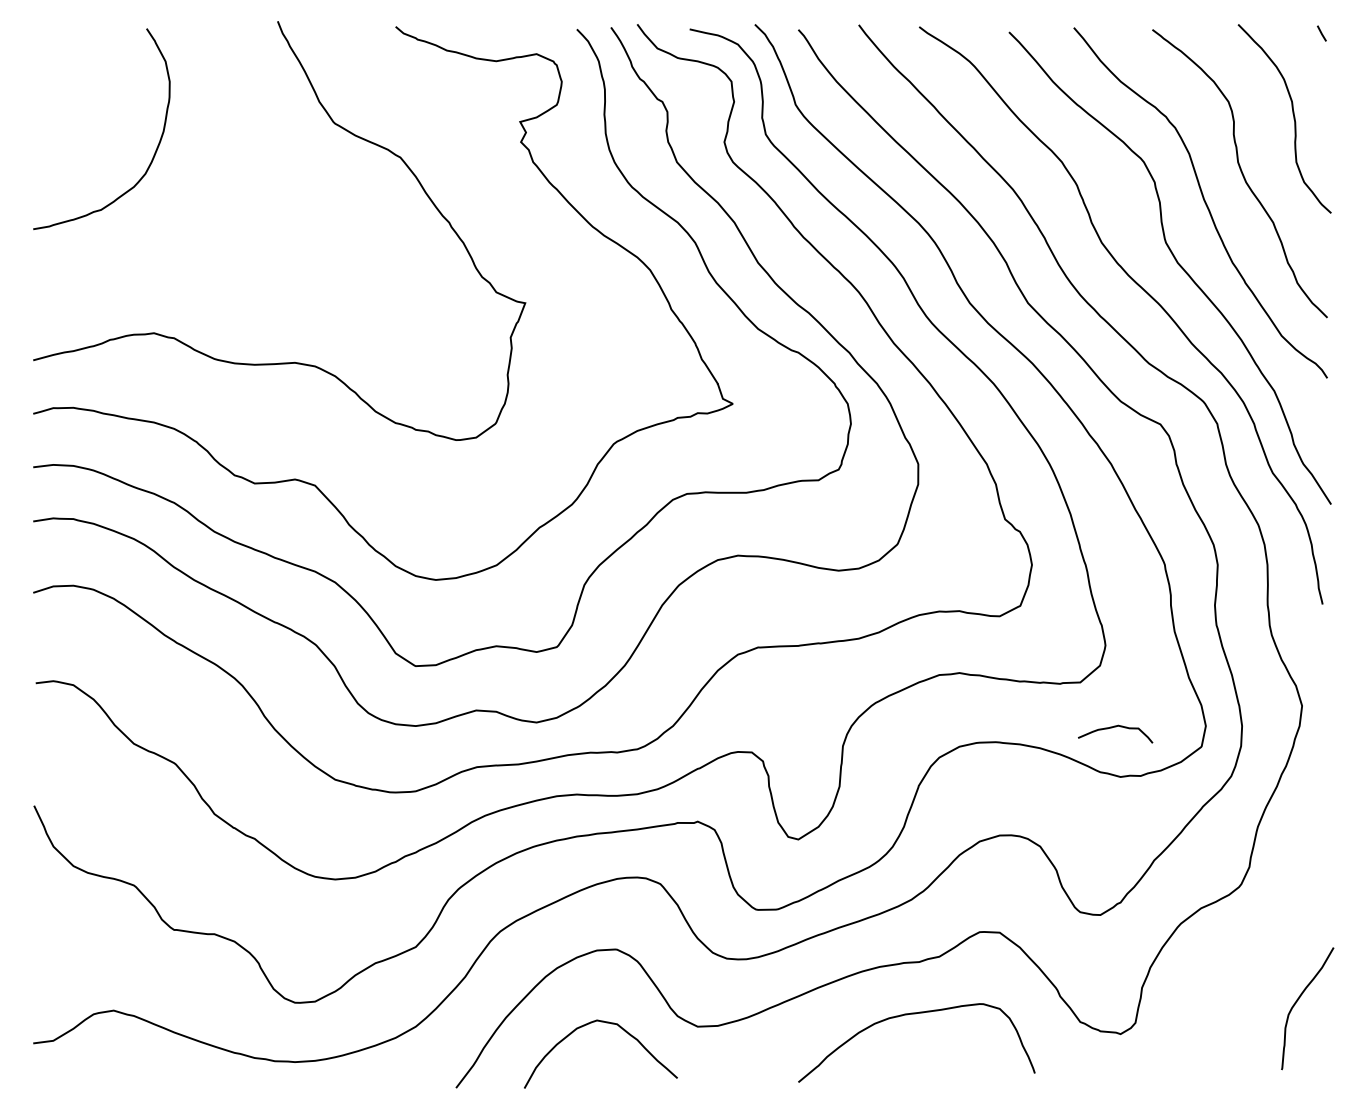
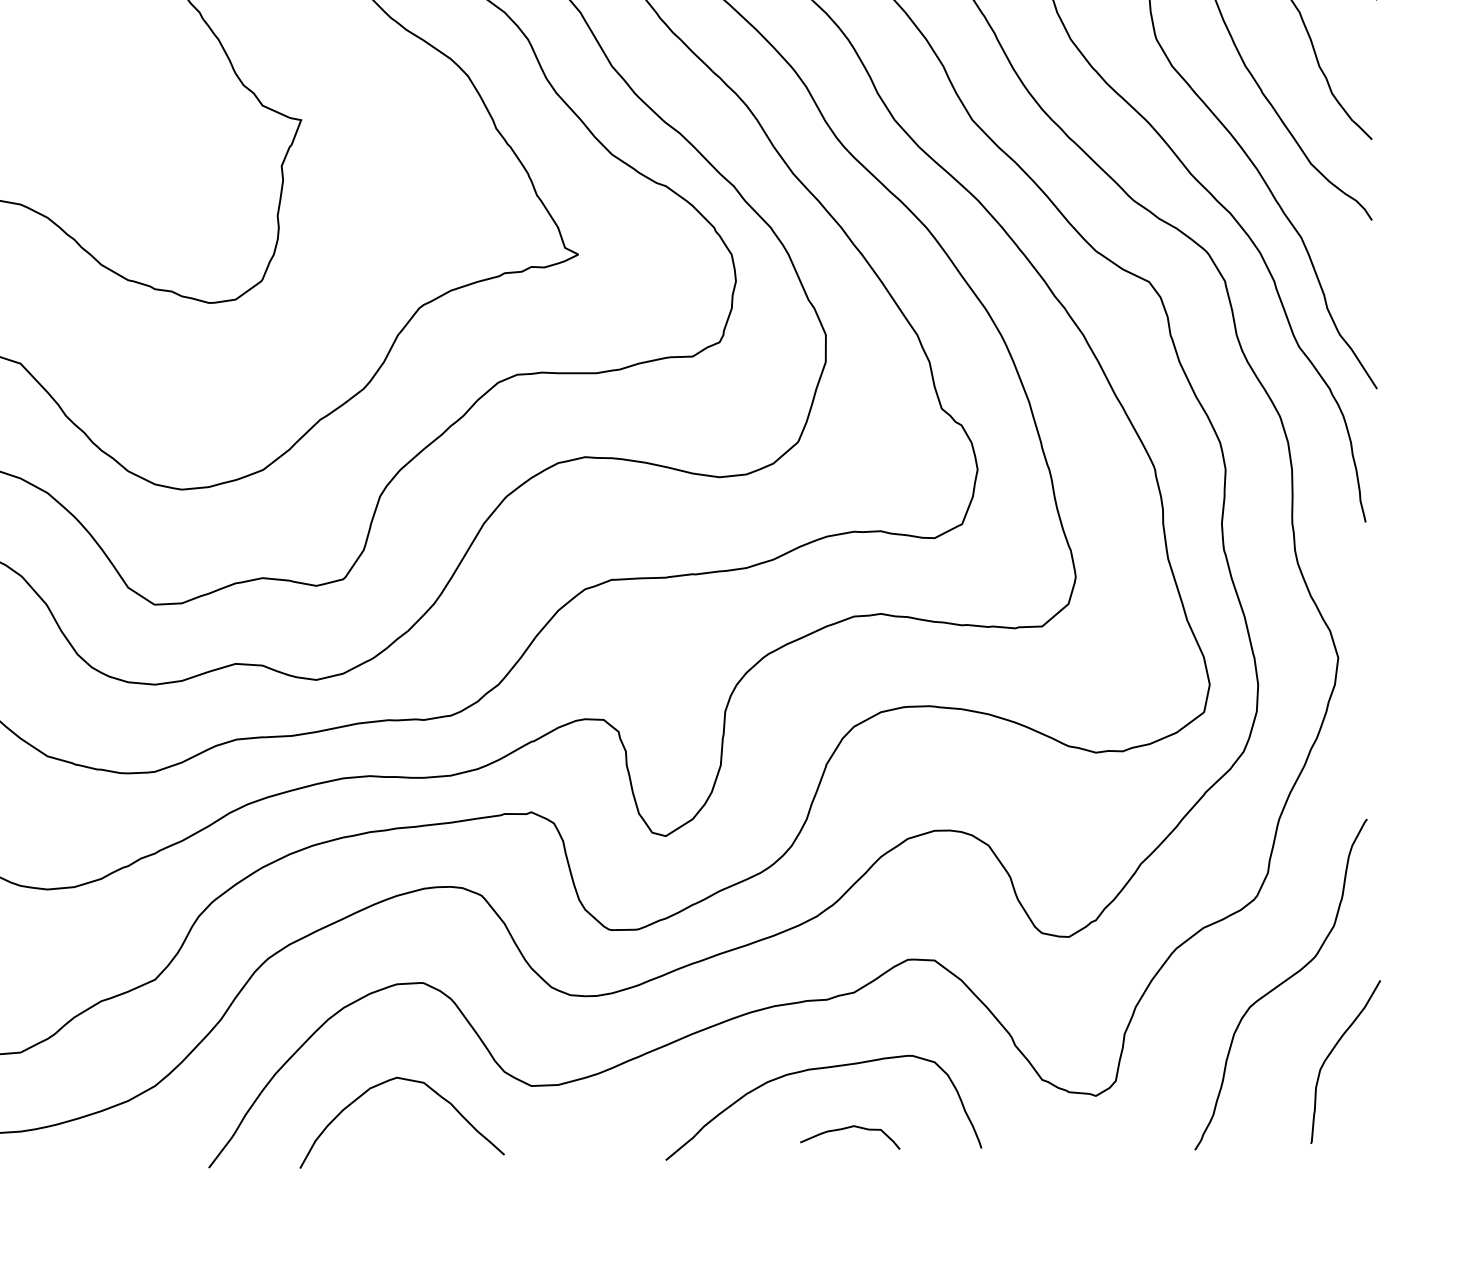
curve: (1112, 728) -> (846, 1129), moved
curve: (1259, 950) -> (1281, 984), added

